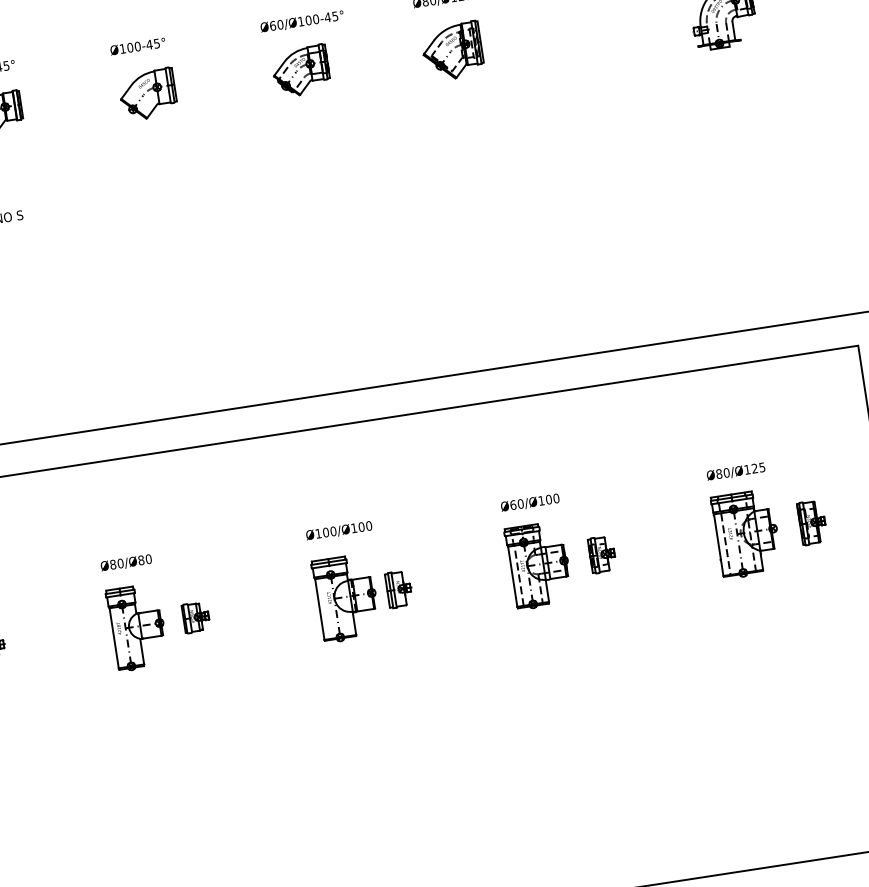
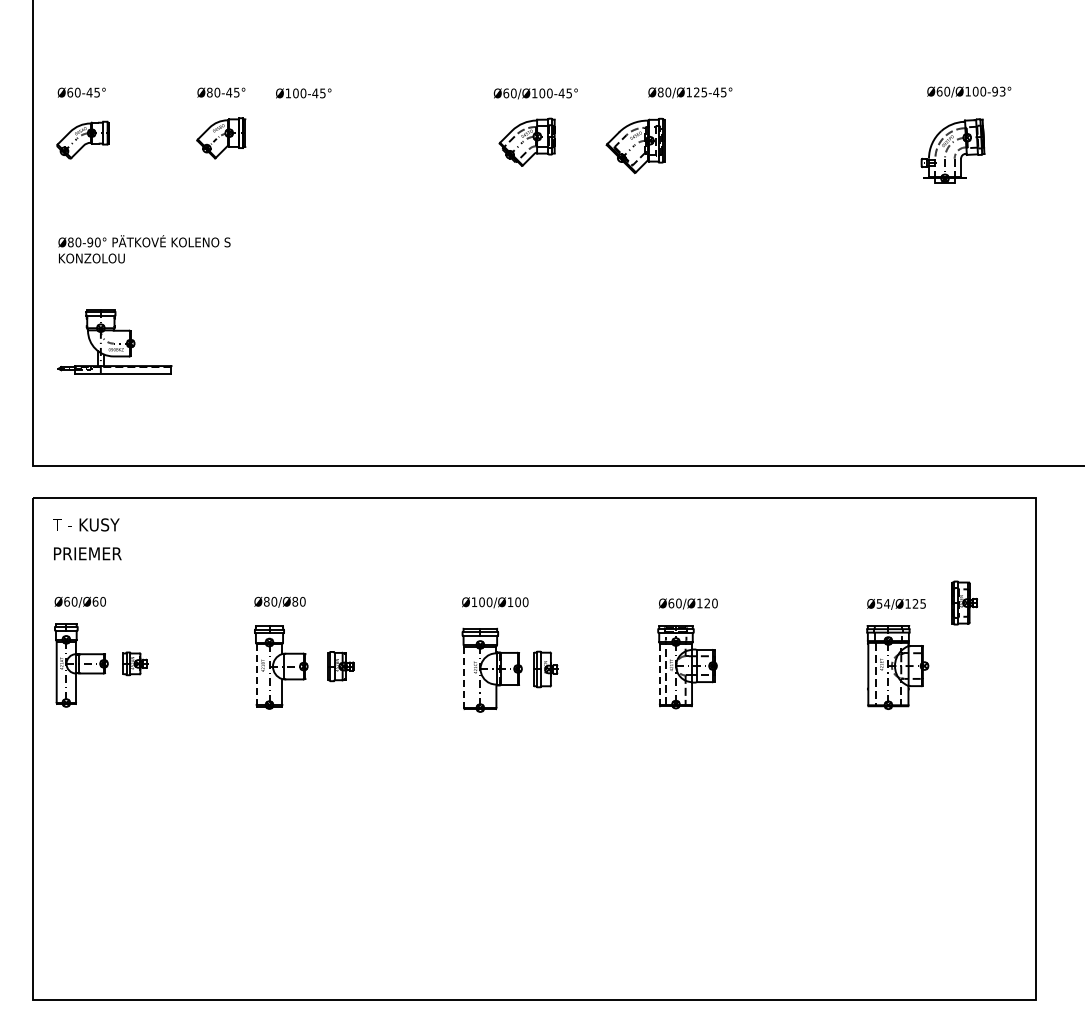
text: (137, 46) -> (303, 93), moved
part: (452, 51) -> (635, 145), moved
part: (147, 93) -> (371, 141), removed
text: (723, 473) -> (883, 603), Ø80/Ø125 -> Ø54/Ø125
text: (549, 499) -> (707, 603), Ø60/Ø100 -> Ø60/Ø120
part: (812, 522) -> (964, 602), moved
part: (602, 554) -> (752, 665), removed
line: (512, 577) -> (659, 674), solid -> dashed
line: (320, 609) -> (464, 677), solid -> dashed
line: (114, 639) -> (256, 675), solid -> dashed

